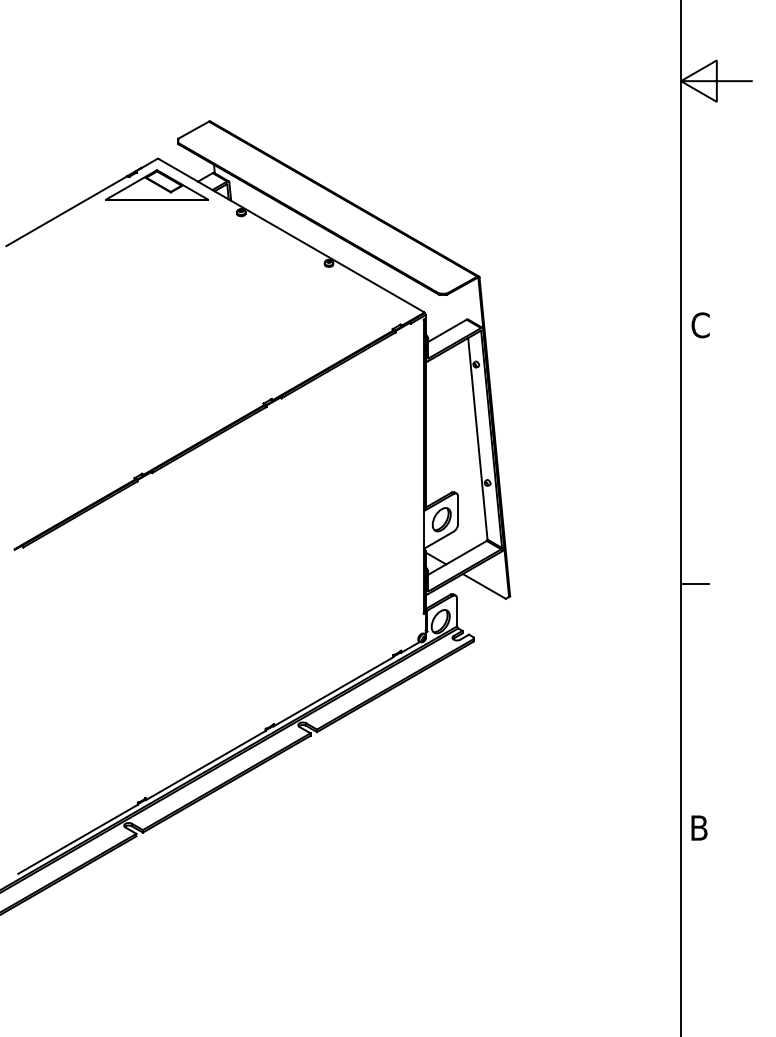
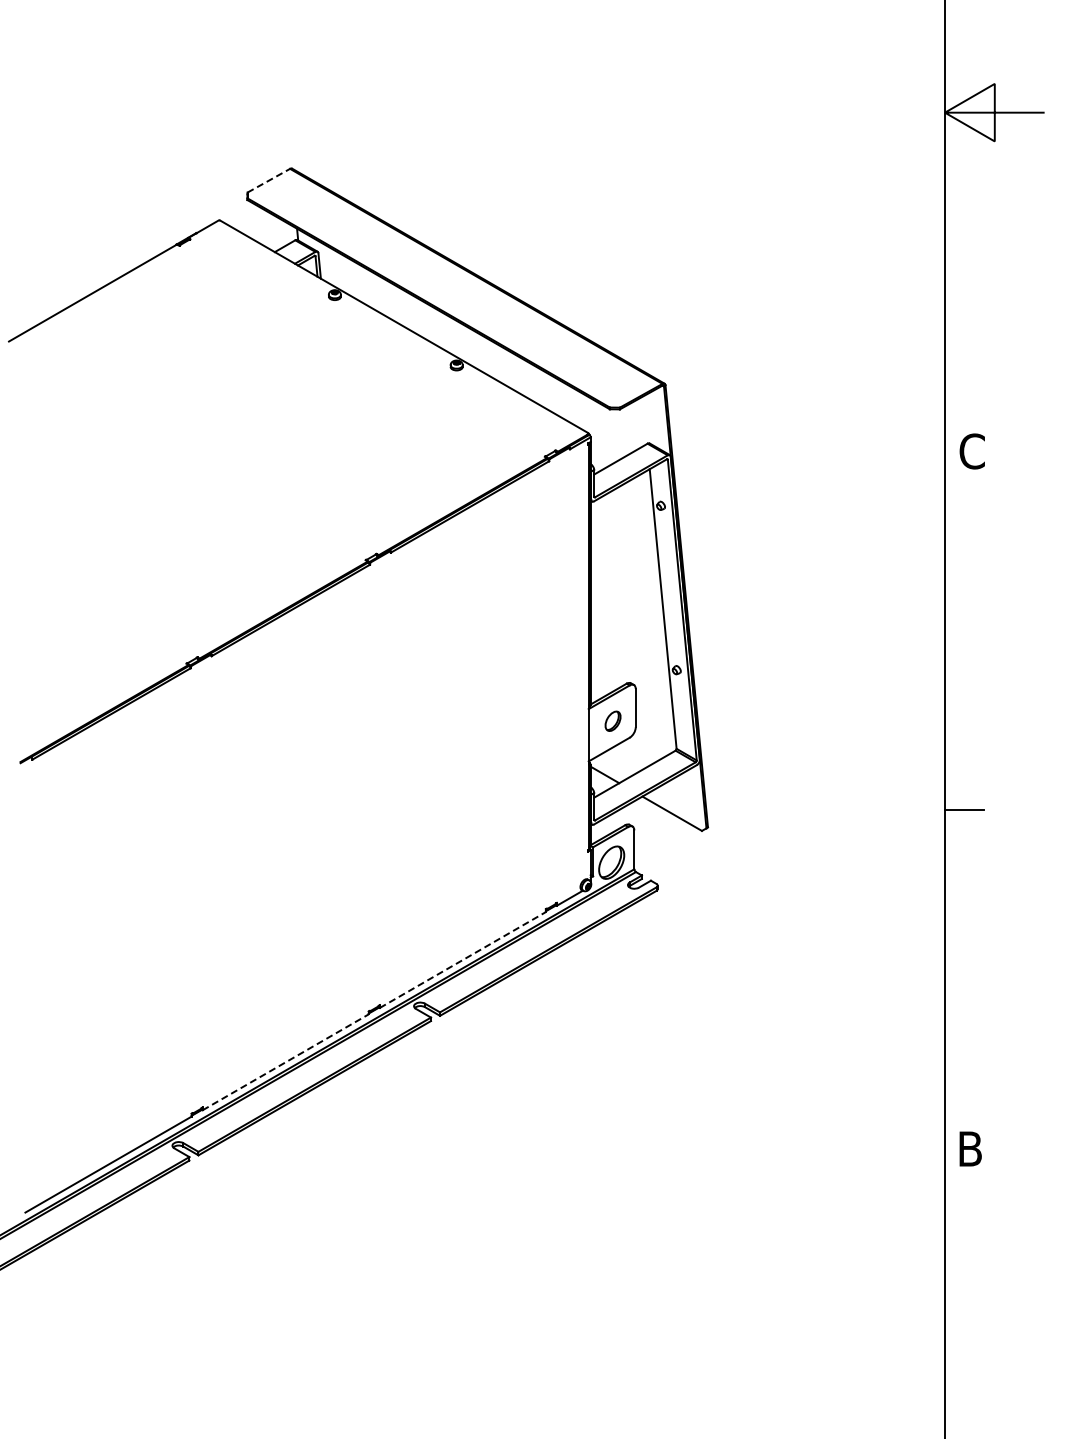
line: (194, 130) -> (269, 180), solid -> dashed
part: (156, 184) -> (217, 256), removed
part: (441, 519) -> (612, 721), size x0.6
line: (333, 692) -> (462, 960), solid -> dashed
line: (205, 765) -> (285, 1062), solid -> dashed

